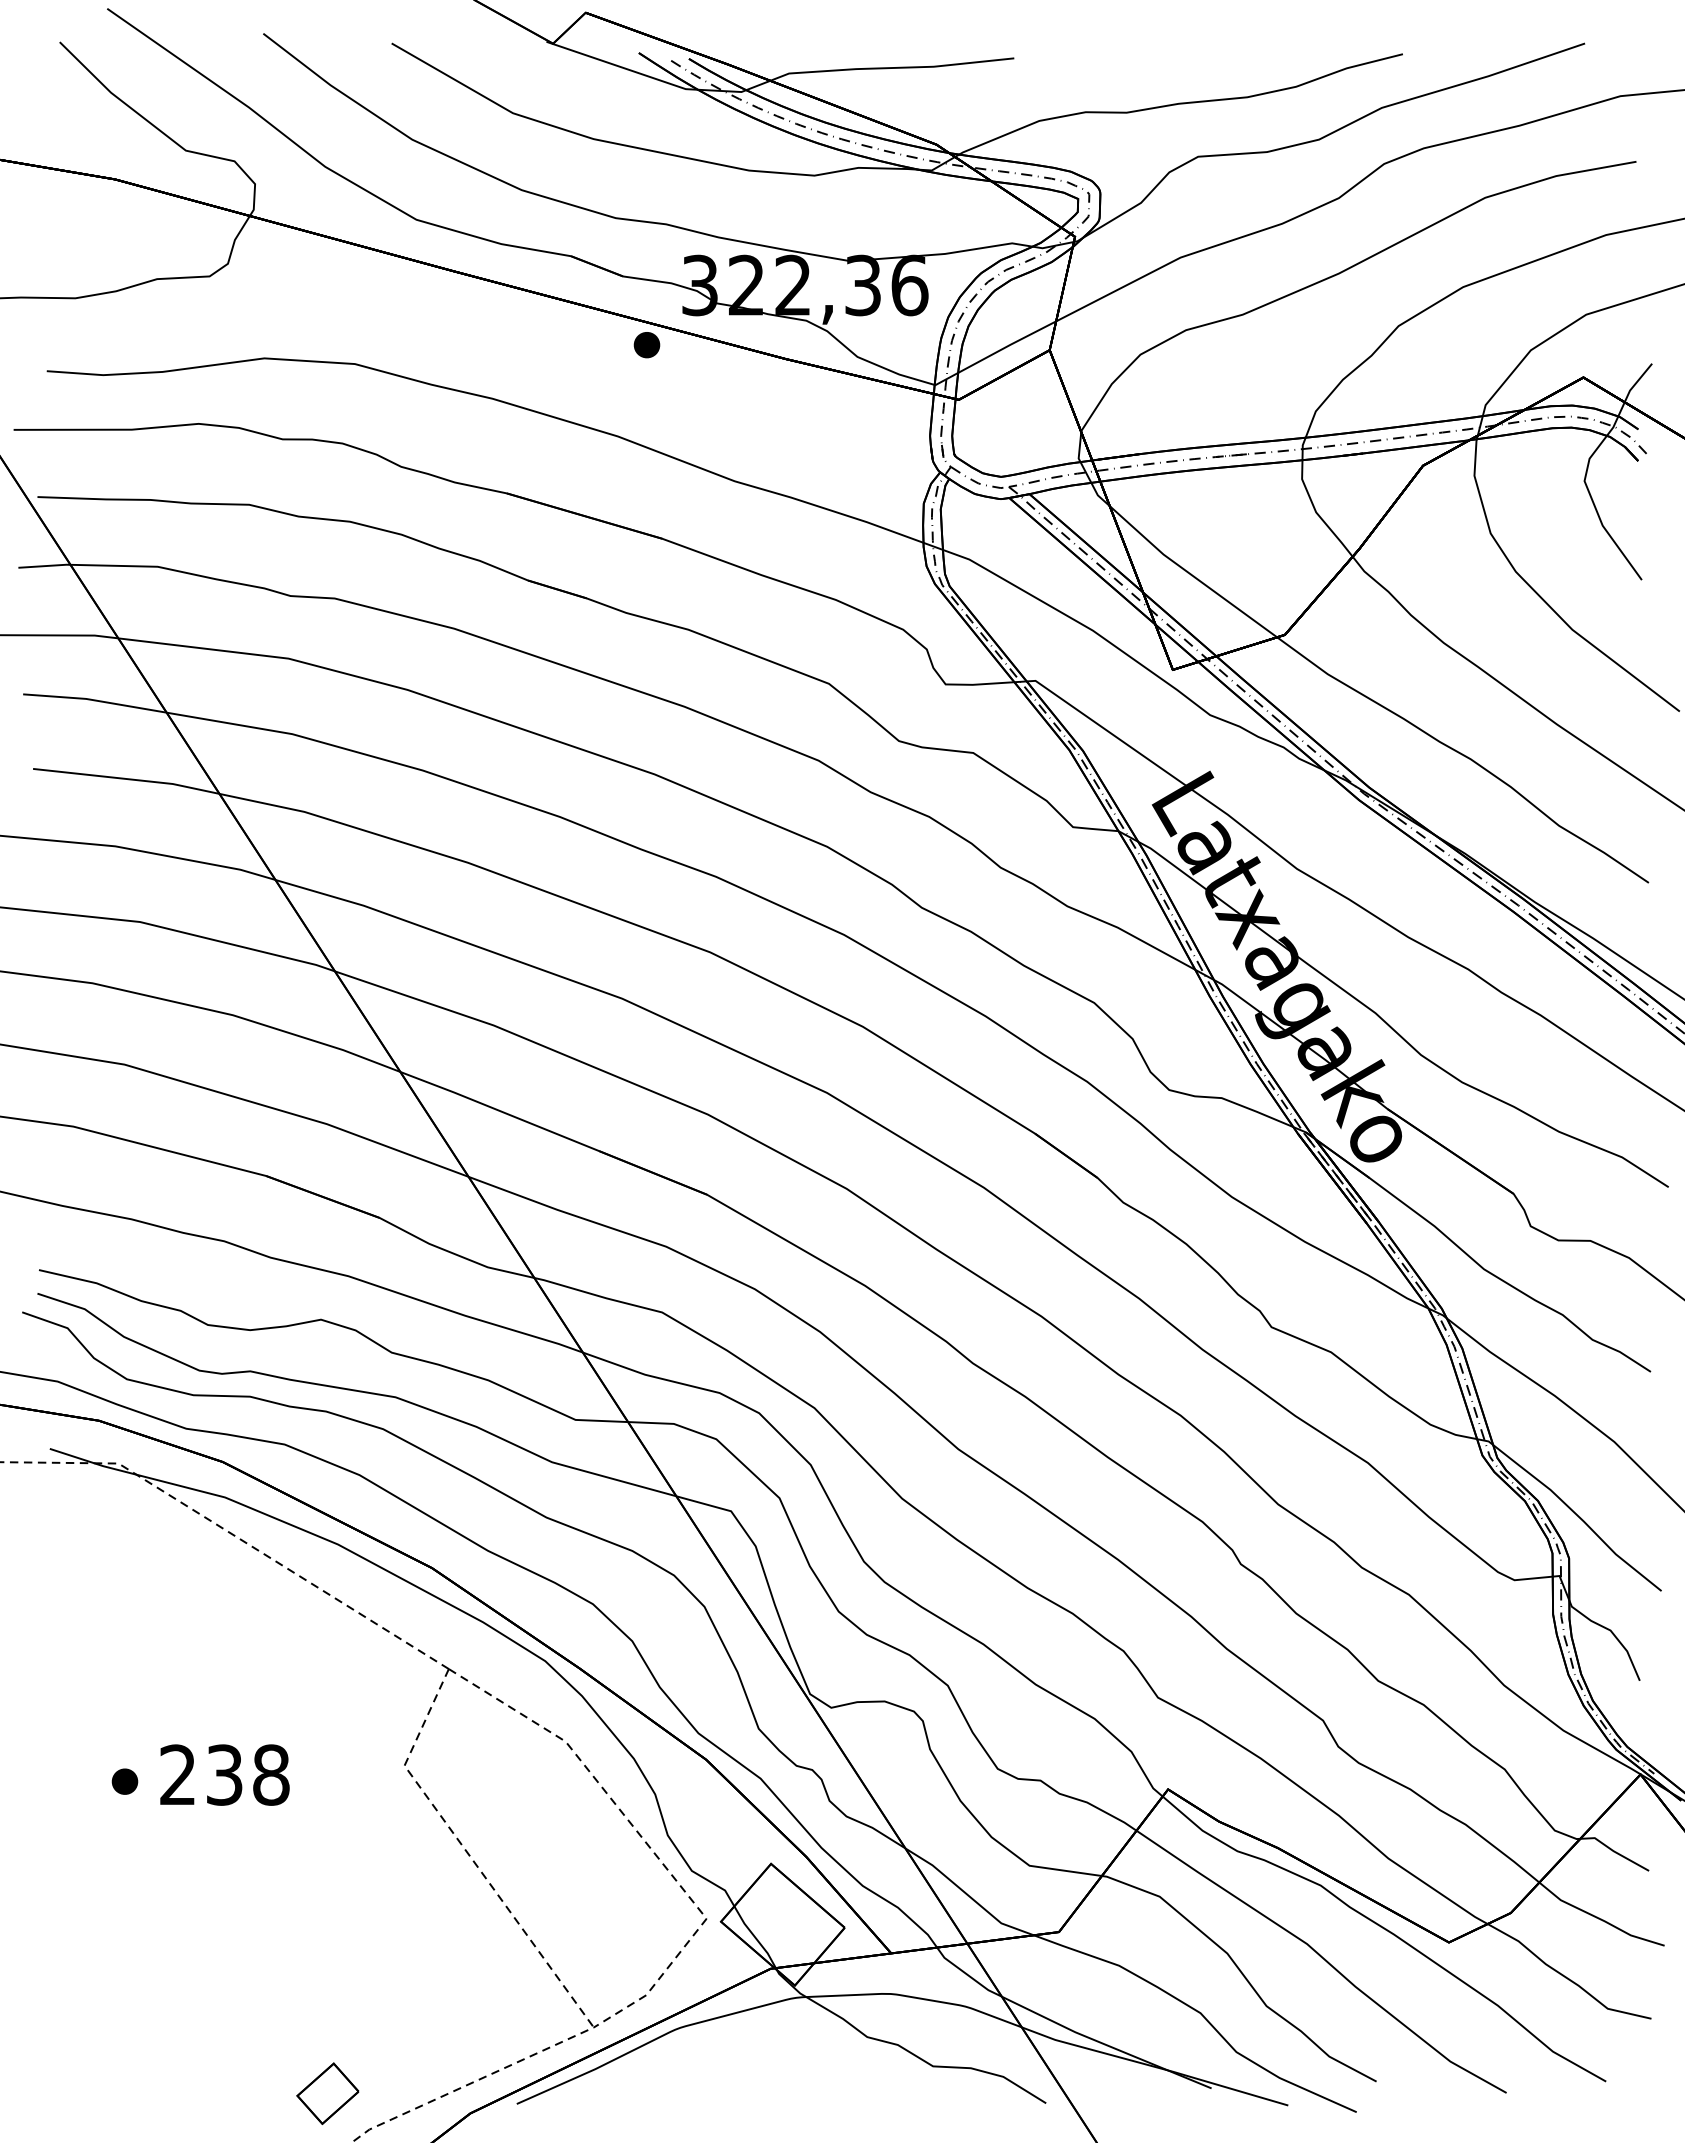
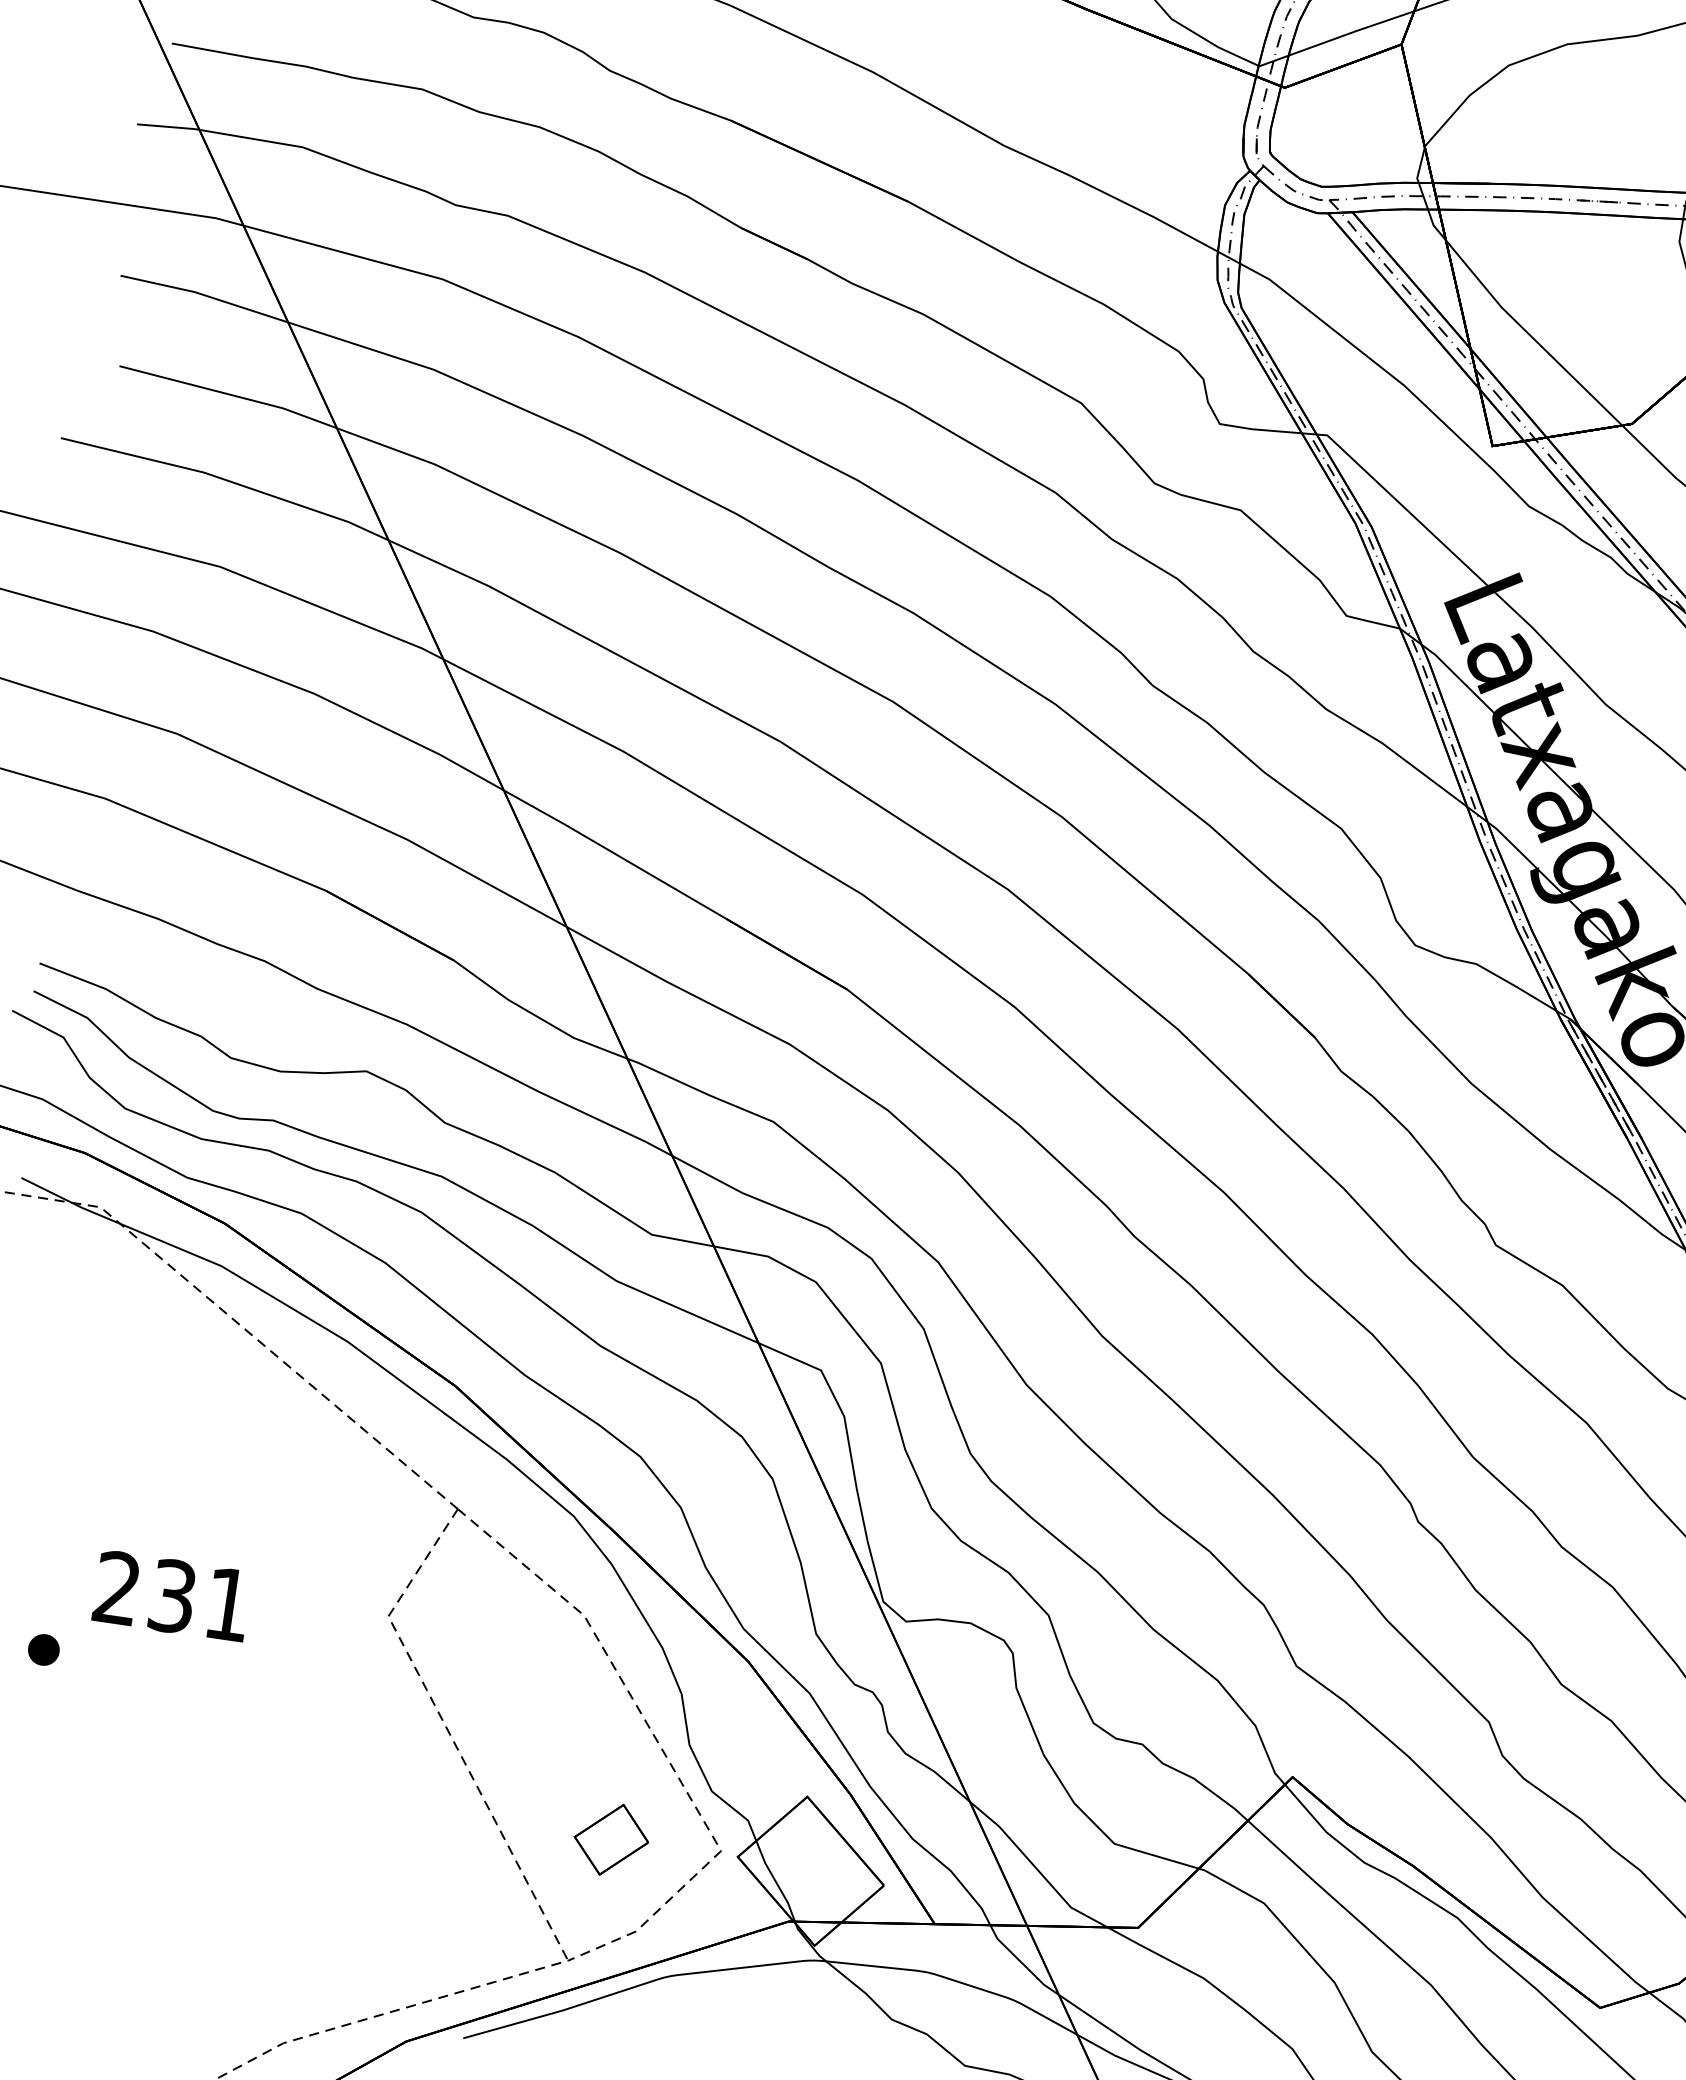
text: (271, 1774) -> (228, 1603), 238 -> 231
part: (124, 1781) -> (43, 1649), moved
part: (327, 2093) -> (610, 1839), moved

